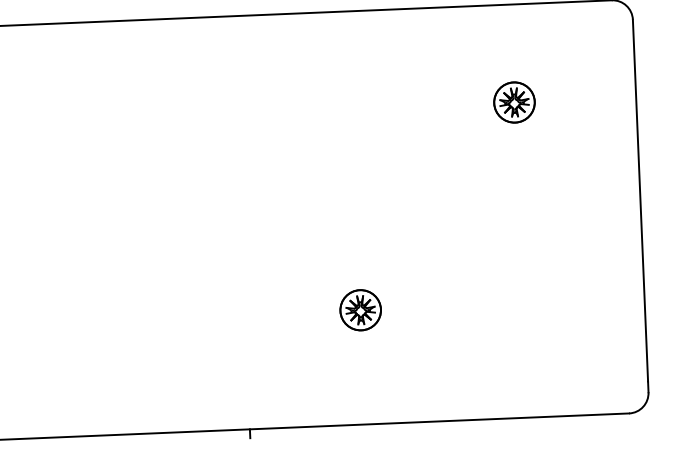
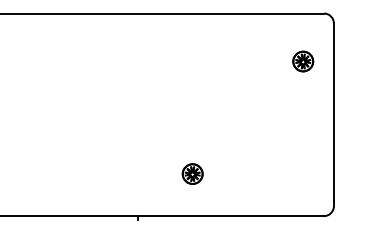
part: (514, 102) -> (303, 61), moved
part: (360, 309) -> (192, 173), moved

